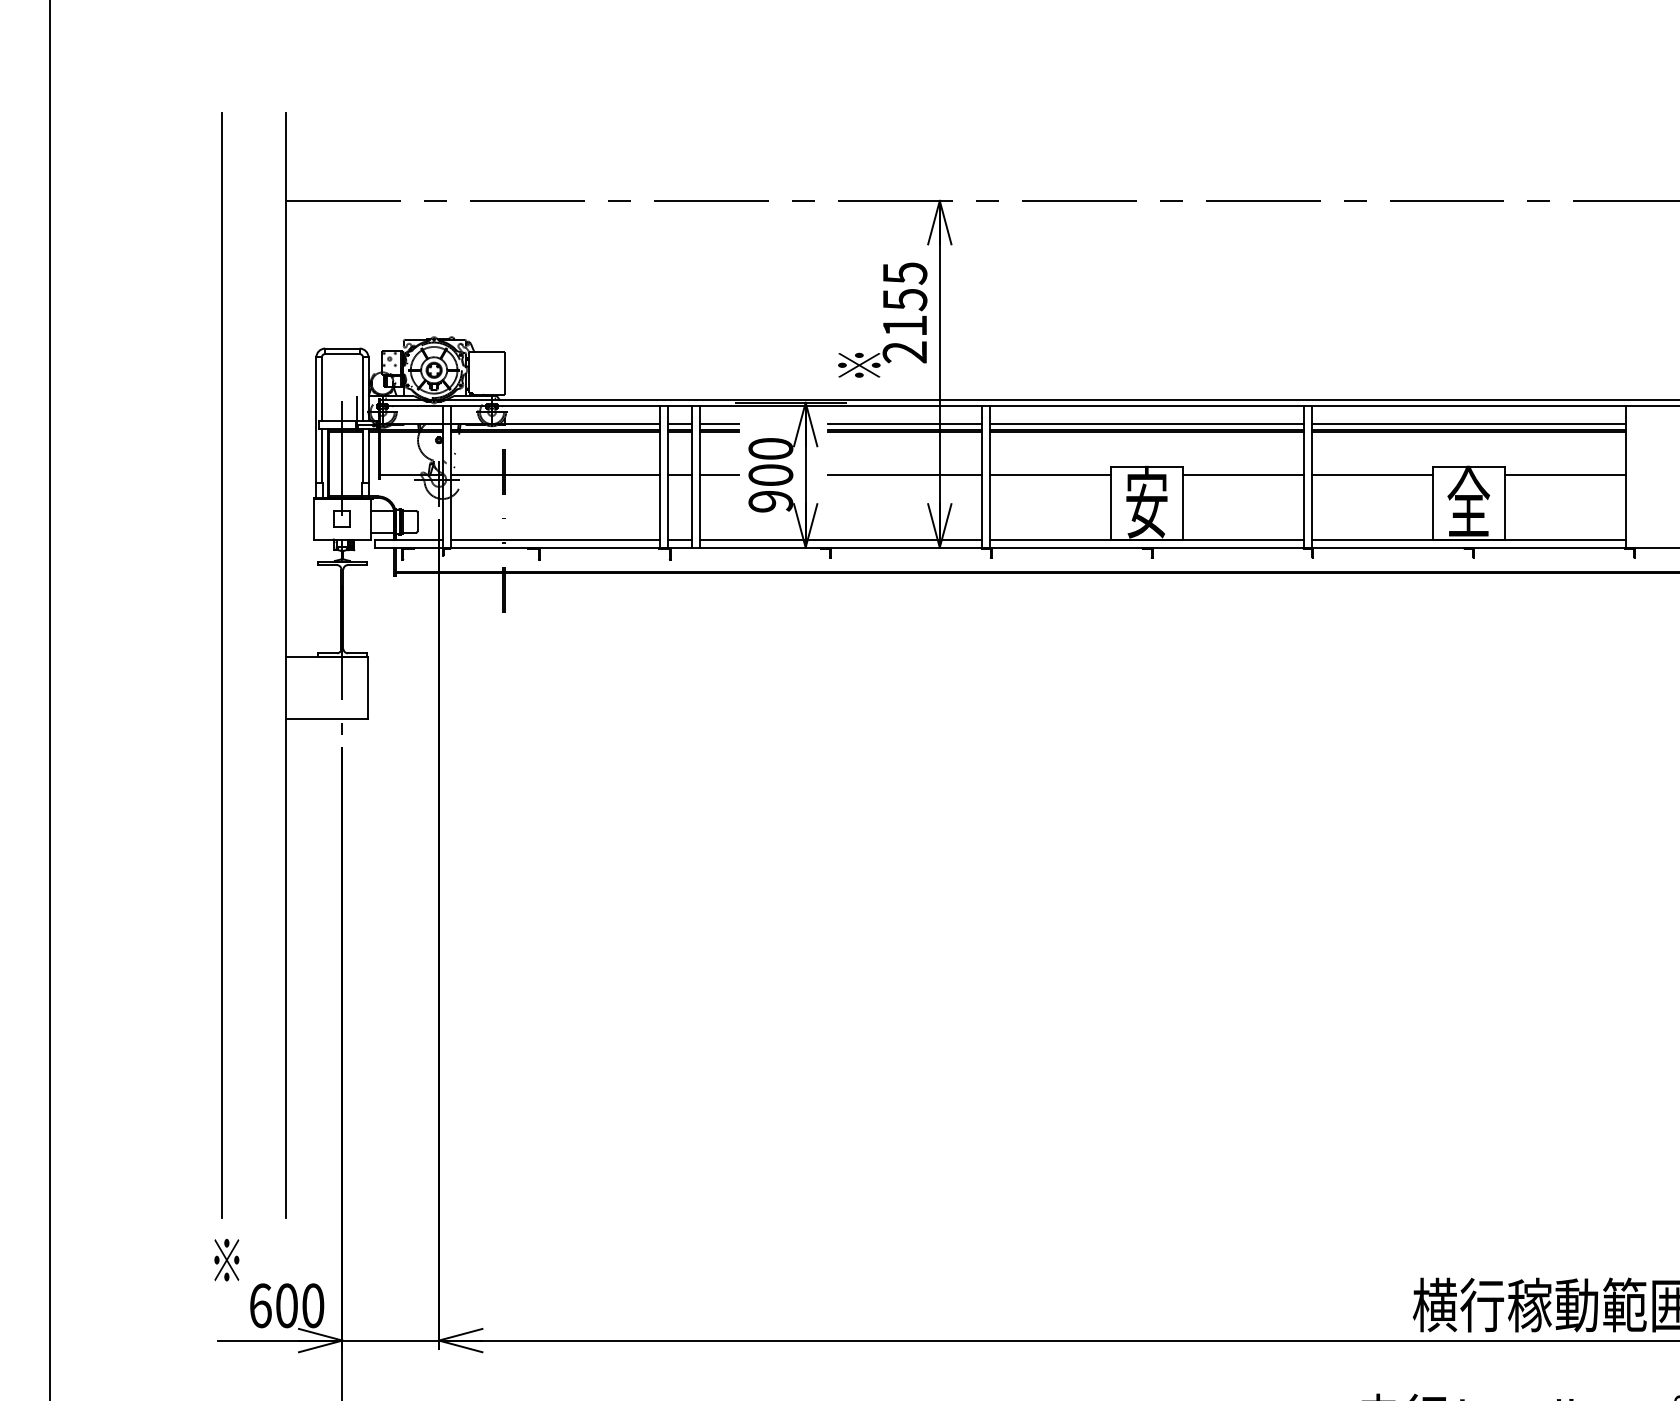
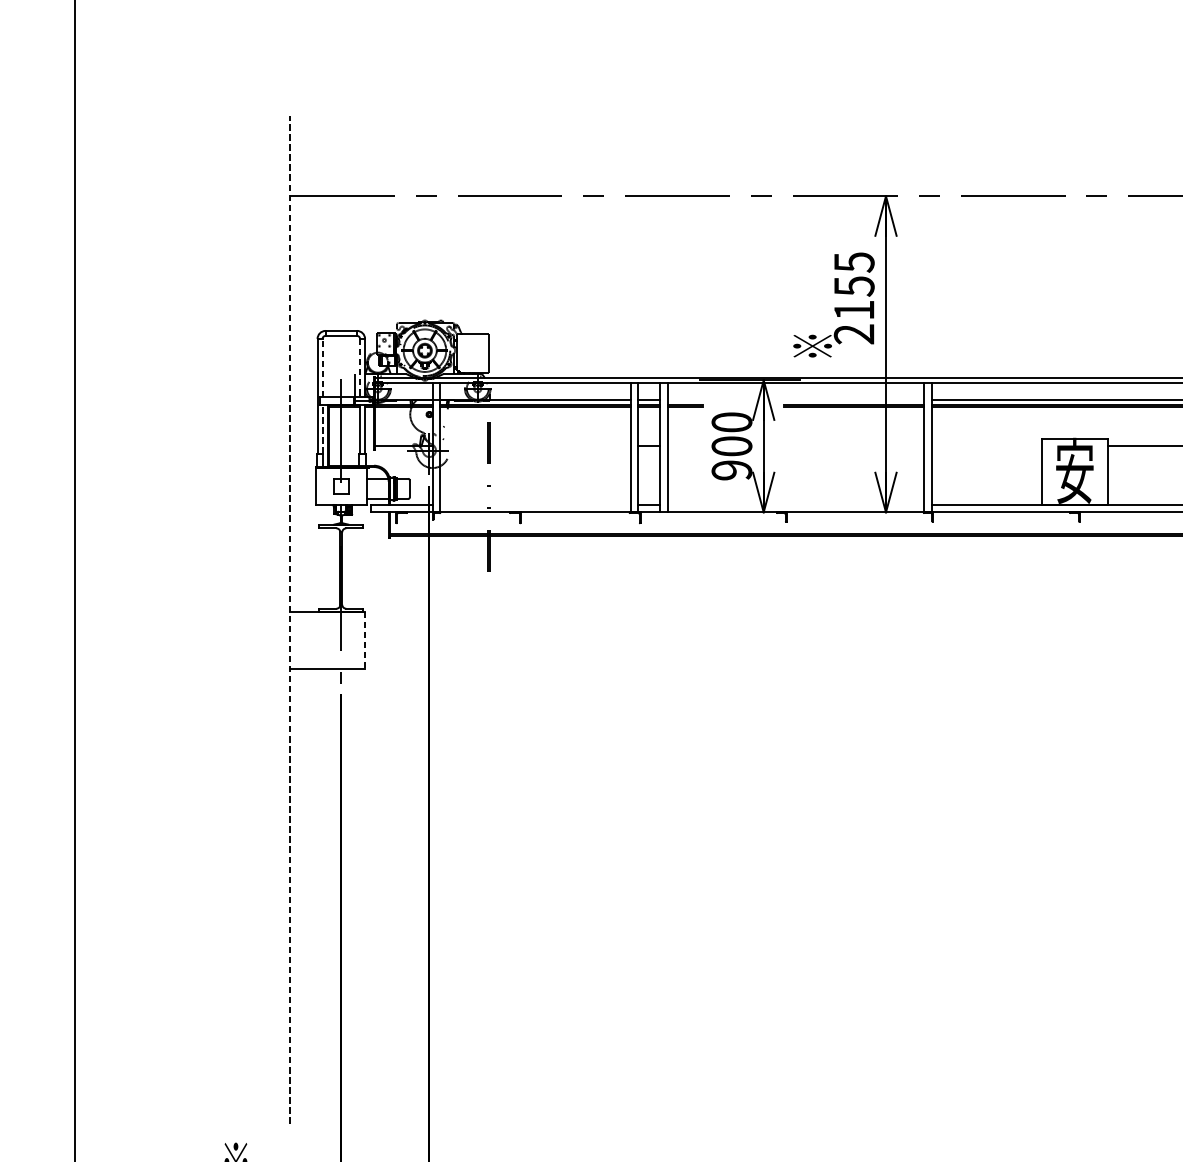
line: (321, 389) -> (322, 368), solid -> dashed
line: (363, 389) -> (360, 368), solid -> dashed
line: (719, 424) -> (685, 400), removed
line: (904, 424) -> (853, 400), removed
line: (321, 456) -> (322, 429), solid -> dashed
line: (555, 475) -> (535, 446), removed
line: (719, 475) -> (685, 446), removed
line: (904, 475) -> (853, 446), removed
line: (1050, 475) -> (986, 446), removed
line: (555, 539) -> (535, 504), removed
line: (840, 539) -> (795, 504), removed
line: (221, 665) -> (231, 619), removed
line: (286, 665) -> (290, 619), solid -> dashed
line: (368, 688) -> (365, 640), solid -> dashed

